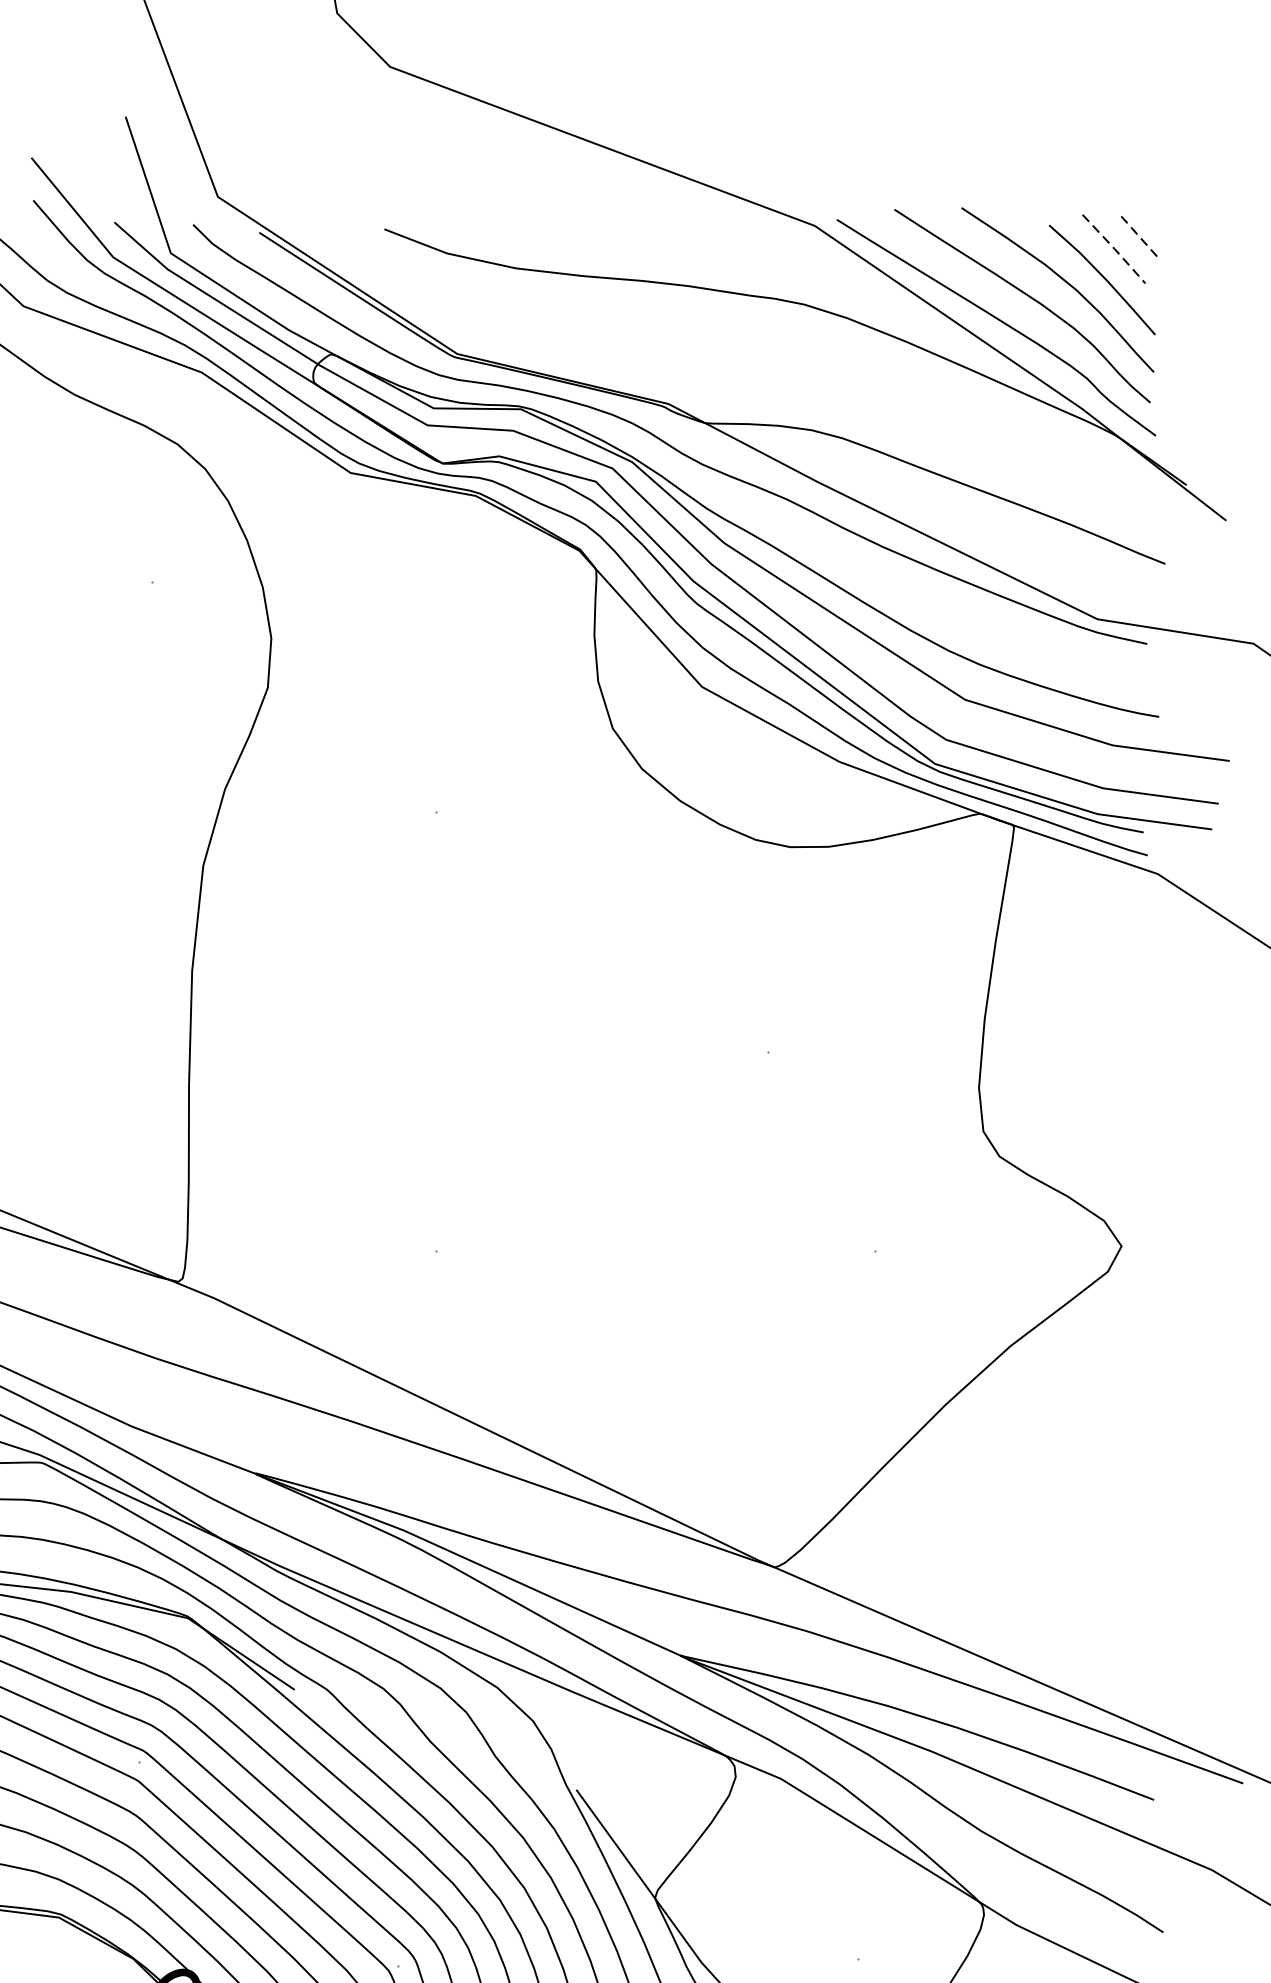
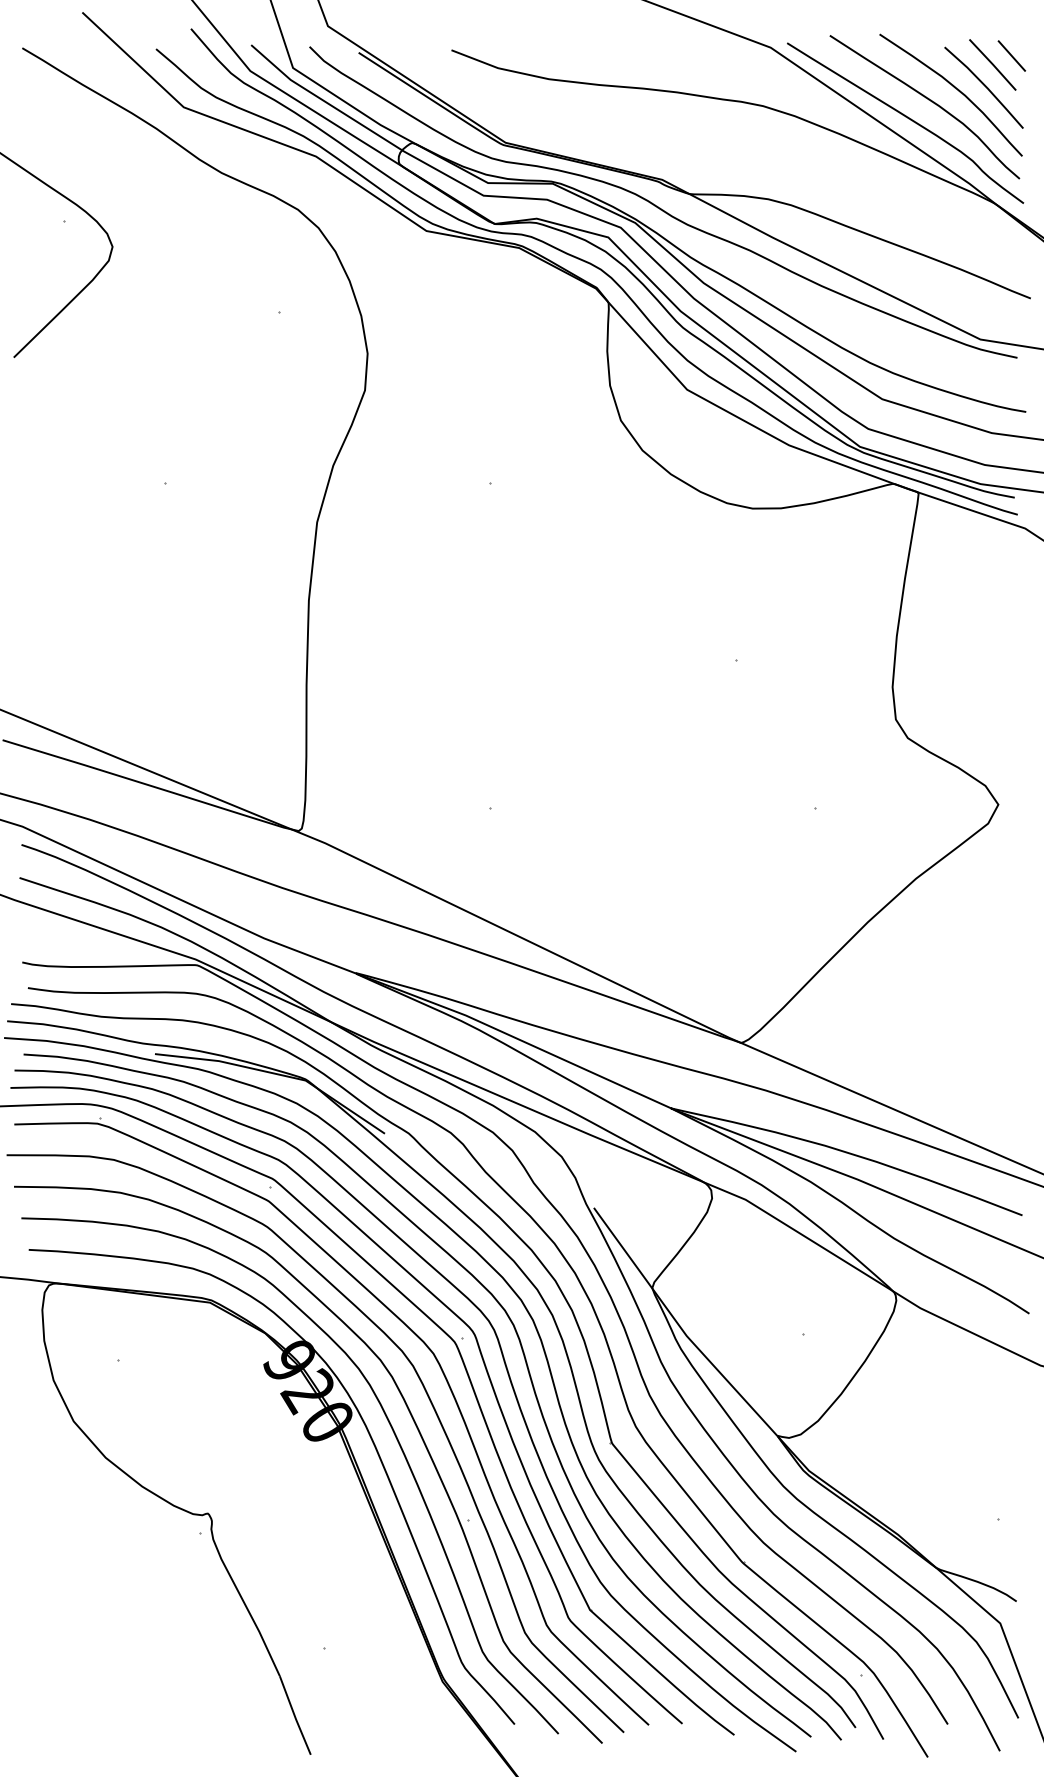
line: (1139, 237) -> (1011, 56), dashed -> solid
line: (1115, 248) -> (993, 64), dashed -> solid

